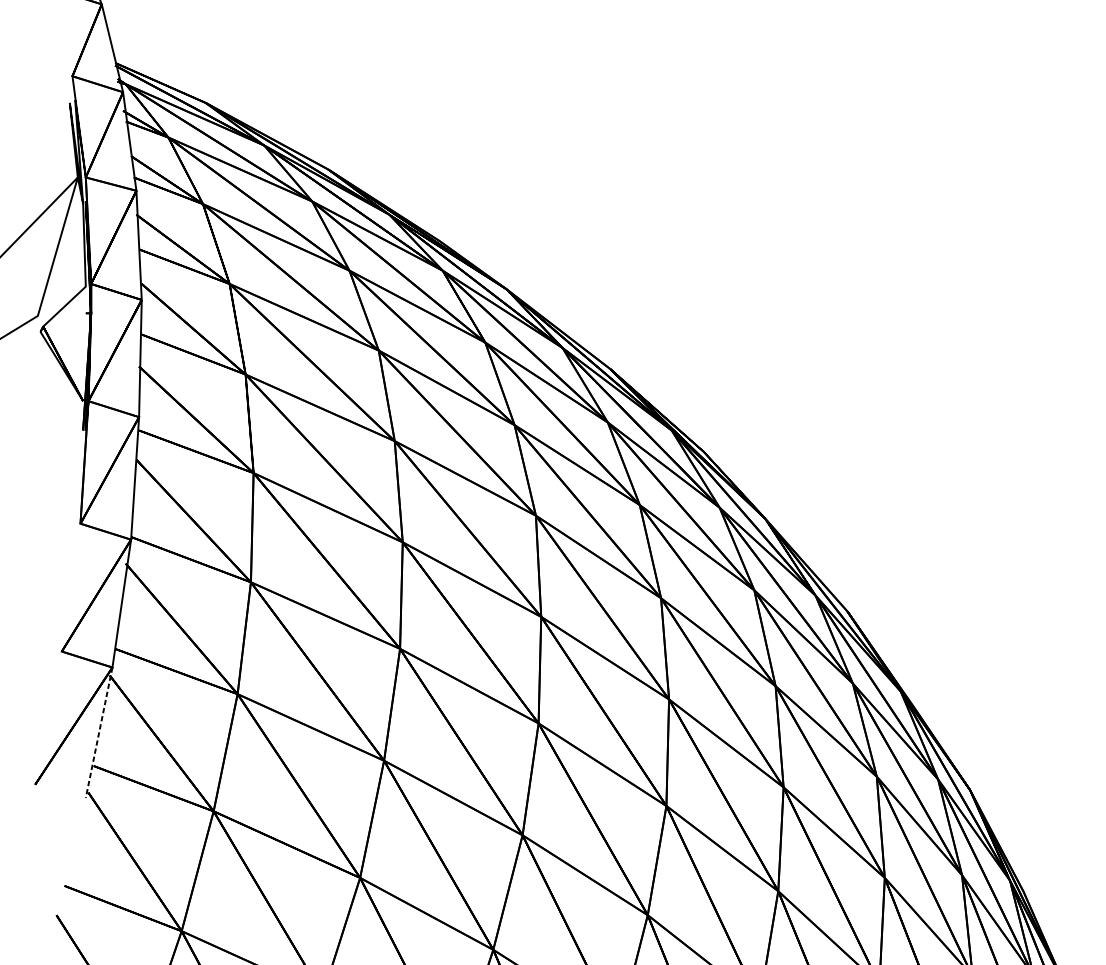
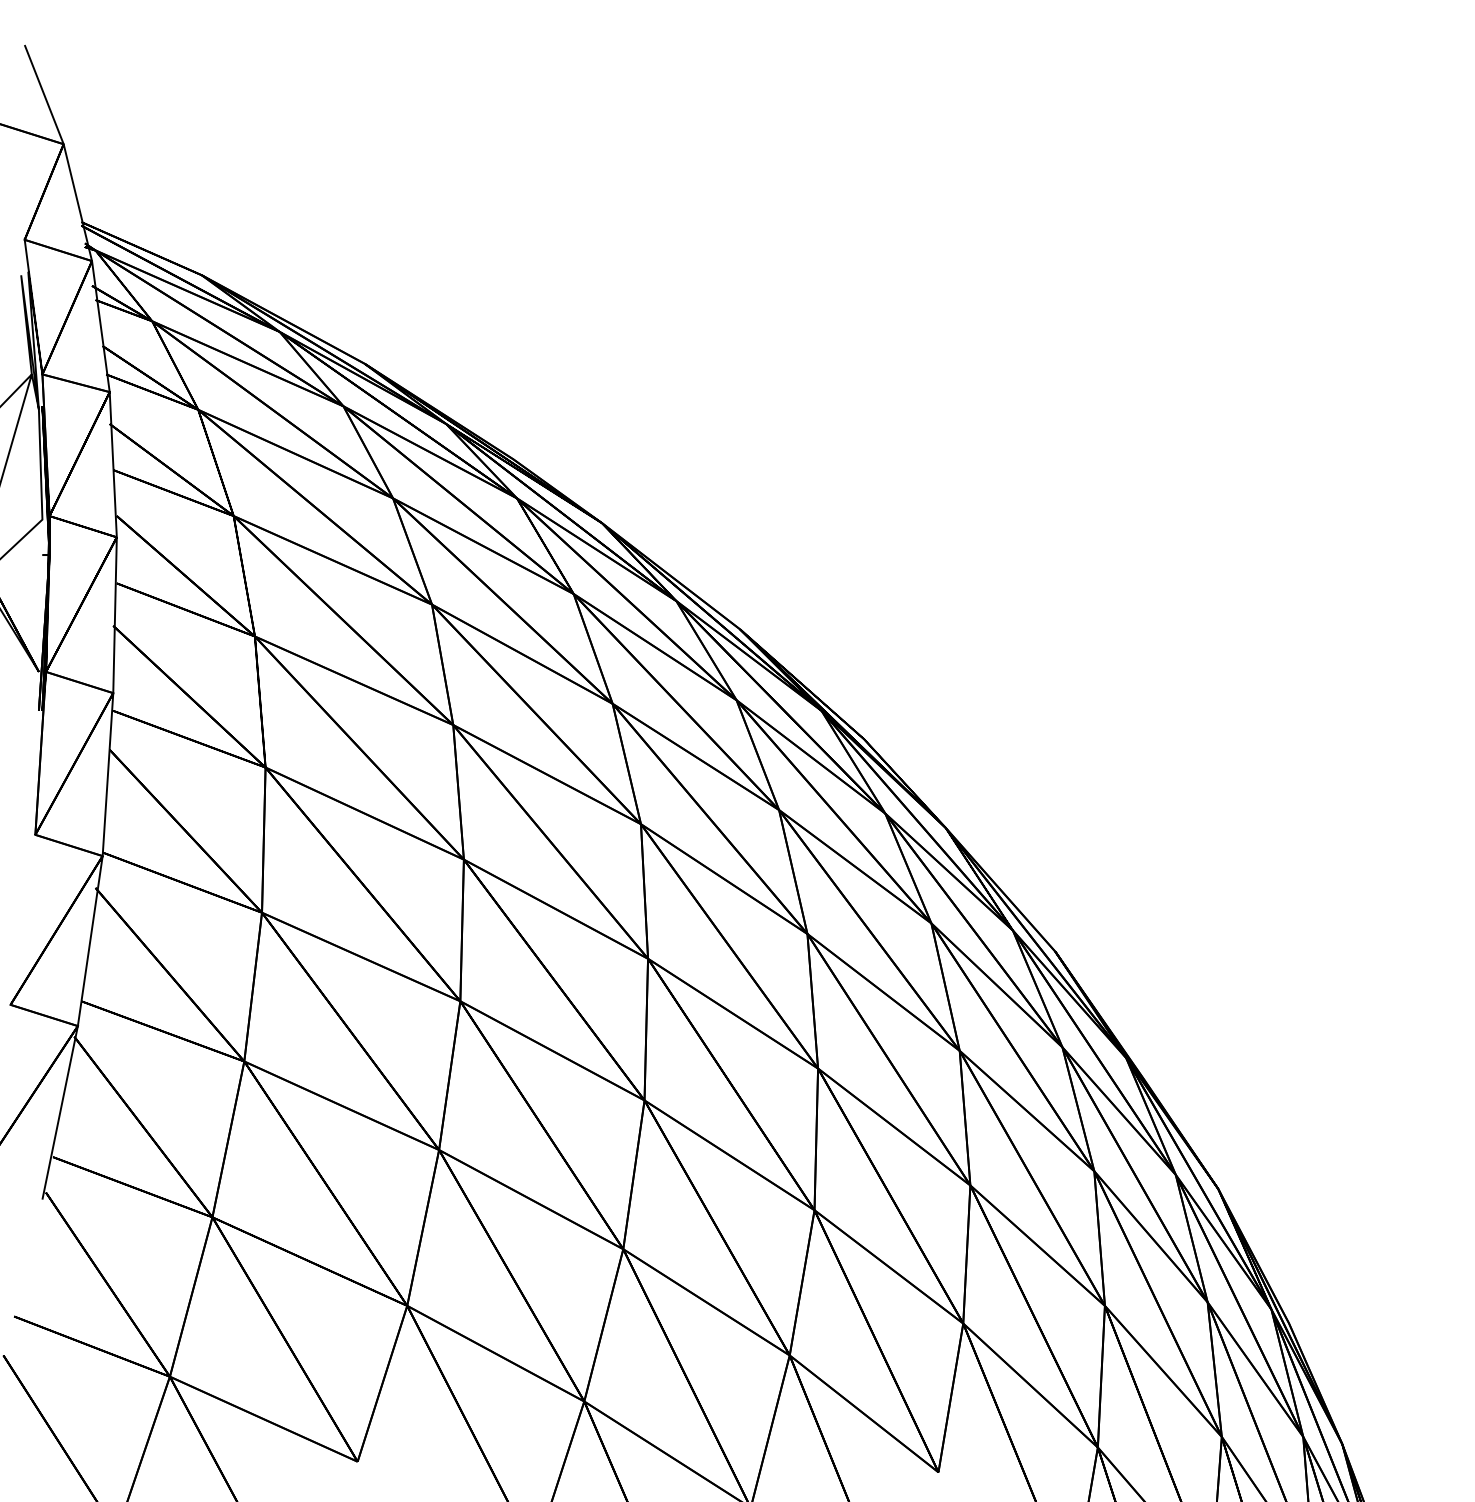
line: (99, 732) -> (60, 1112), dashed -> solid

